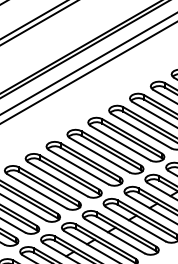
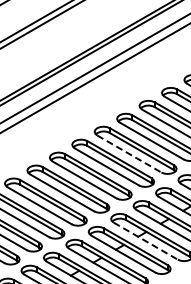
line: (120, 143) -> (129, 154), solid -> dashed
line: (136, 224) -> (146, 241), solid -> dashed

